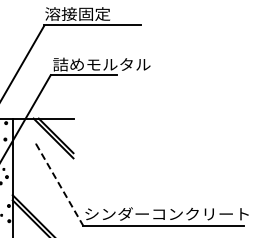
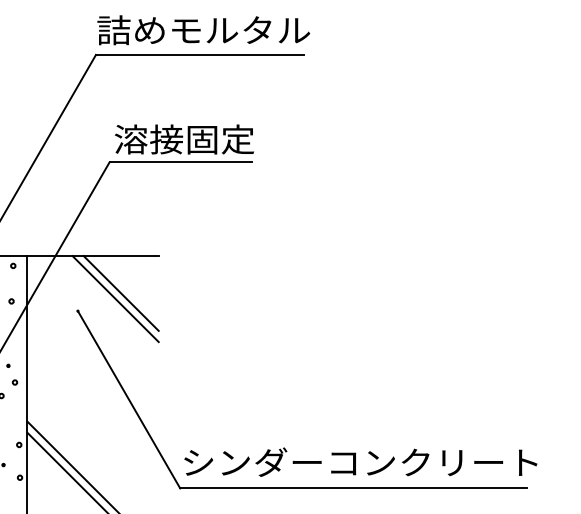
text: (94, 13) -> (204, 29), 溶接固定 -> 詰めモルタル
text: (101, 64) -> (219, 139), 詰めモルタル -> 溶接固定
line: (60, 185) -> (130, 400), dashed -> solid

